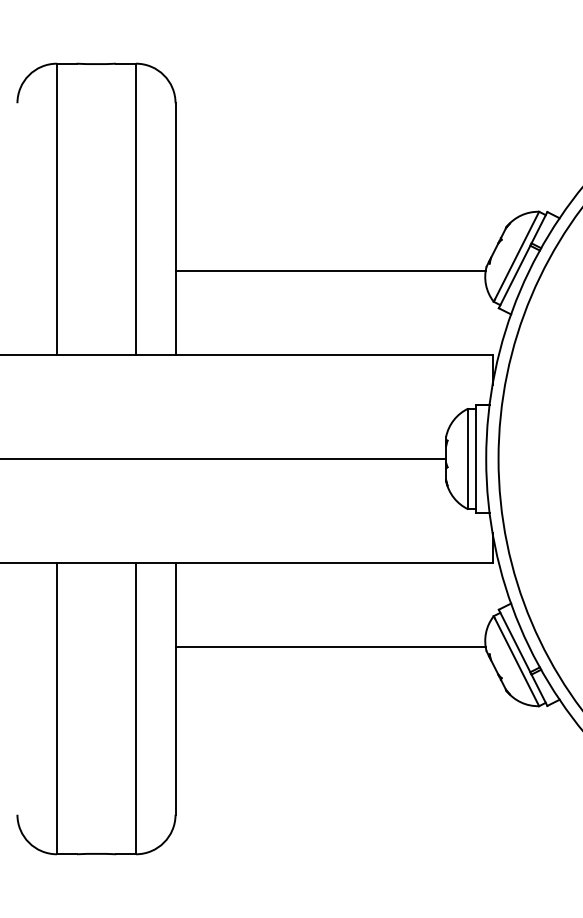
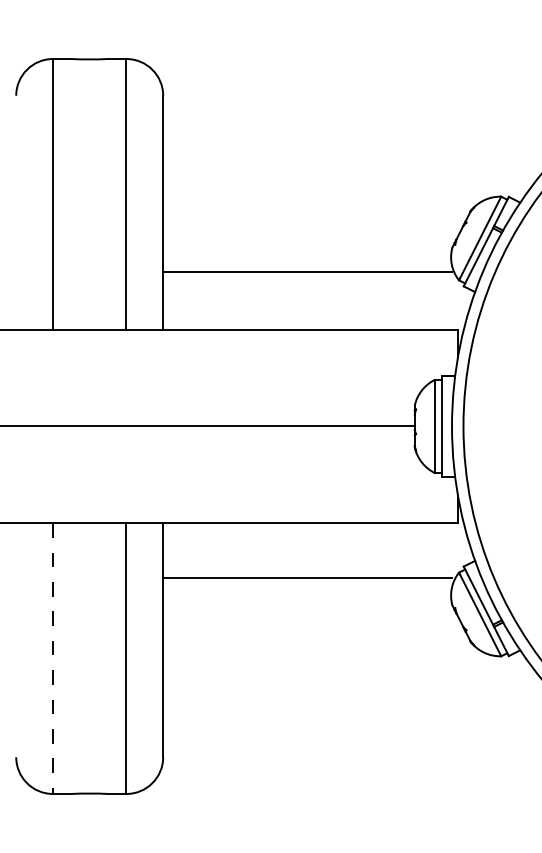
line: (330, 270) -> (307, 271), moved
line: (330, 647) -> (307, 578), moved
line: (56, 709) -> (52, 659), solid -> dashed

